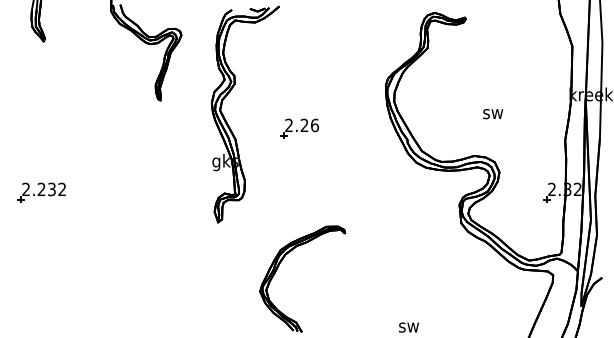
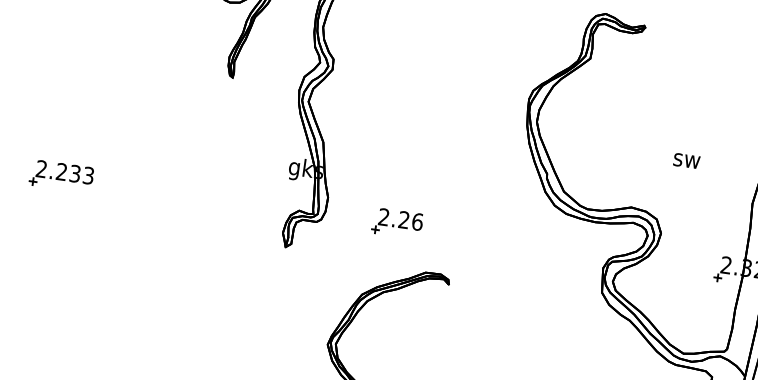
text: (493, 114) -> (687, 161), moved
part: (299, 128) -> (397, 223), moved
text: (62, 189) -> (88, 175), 2.232 -> 2.233

